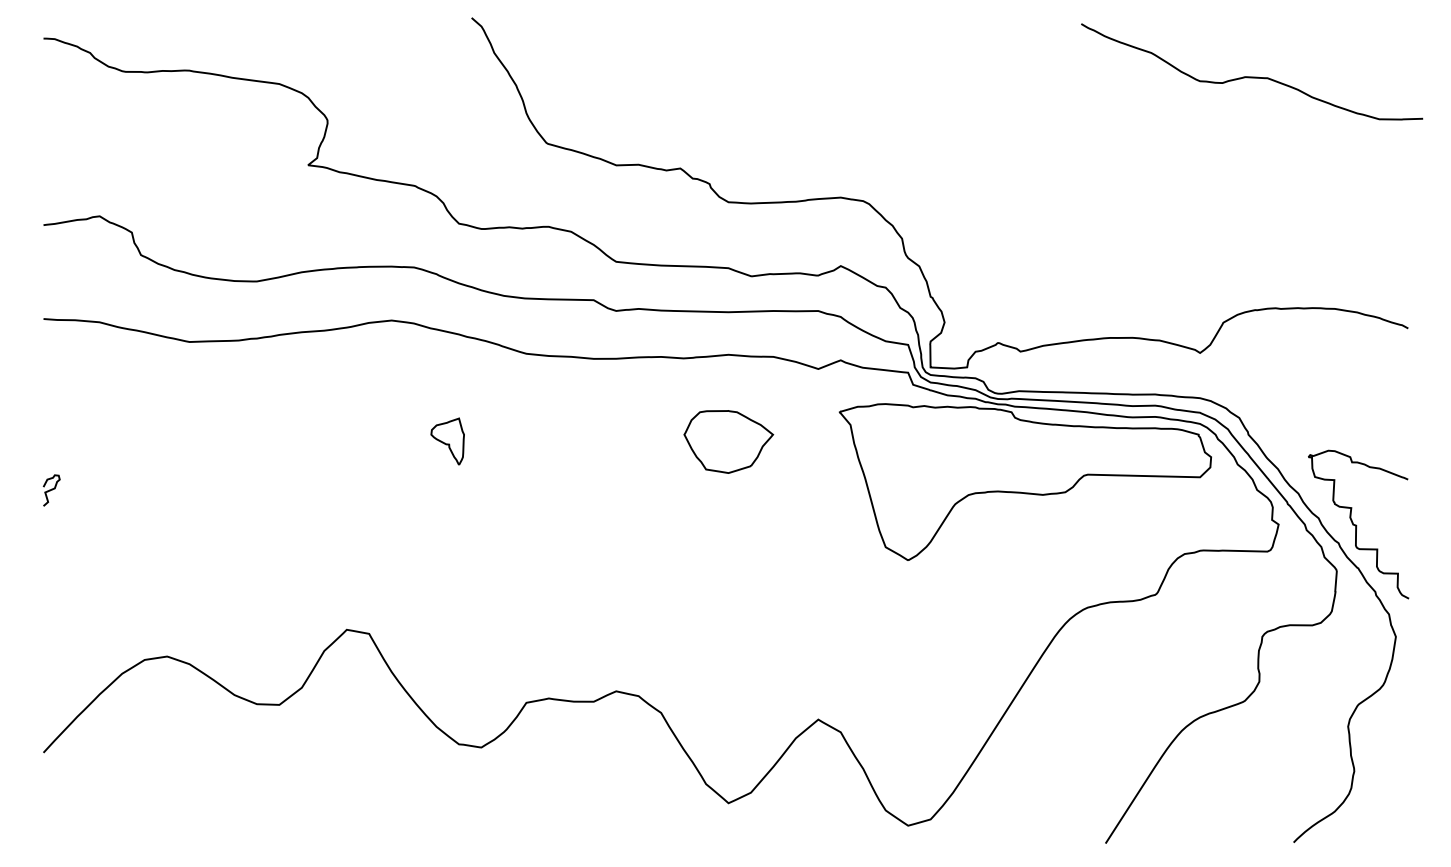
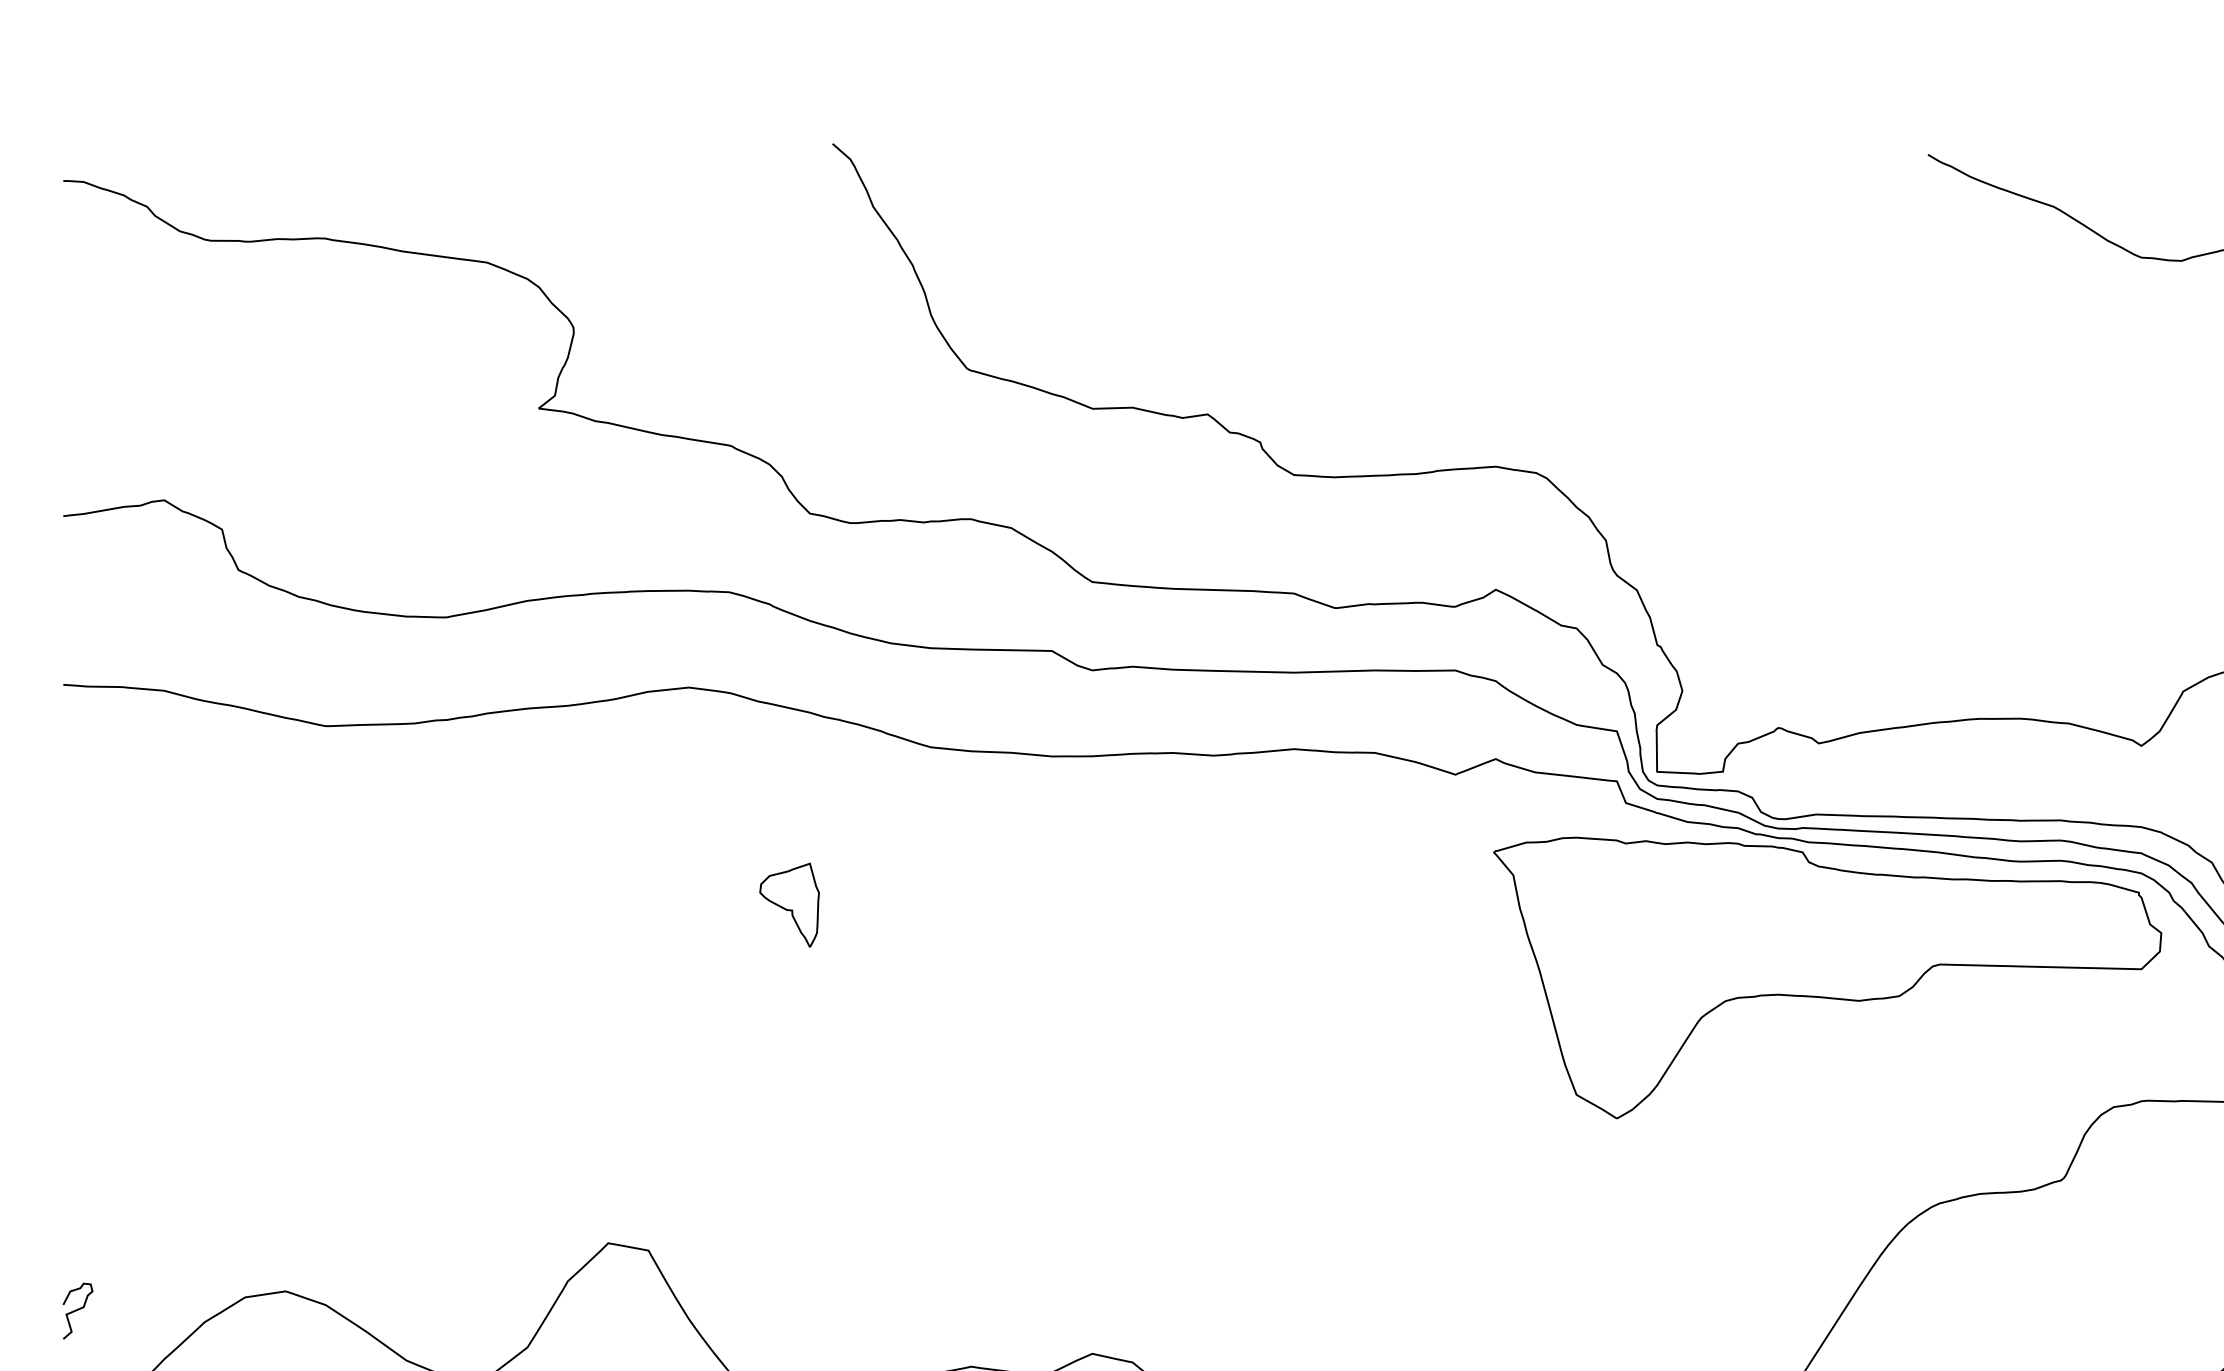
part: (728, 441) -> (1294, 904), removed
curve: (51, 490) -> (77, 1311), moved

